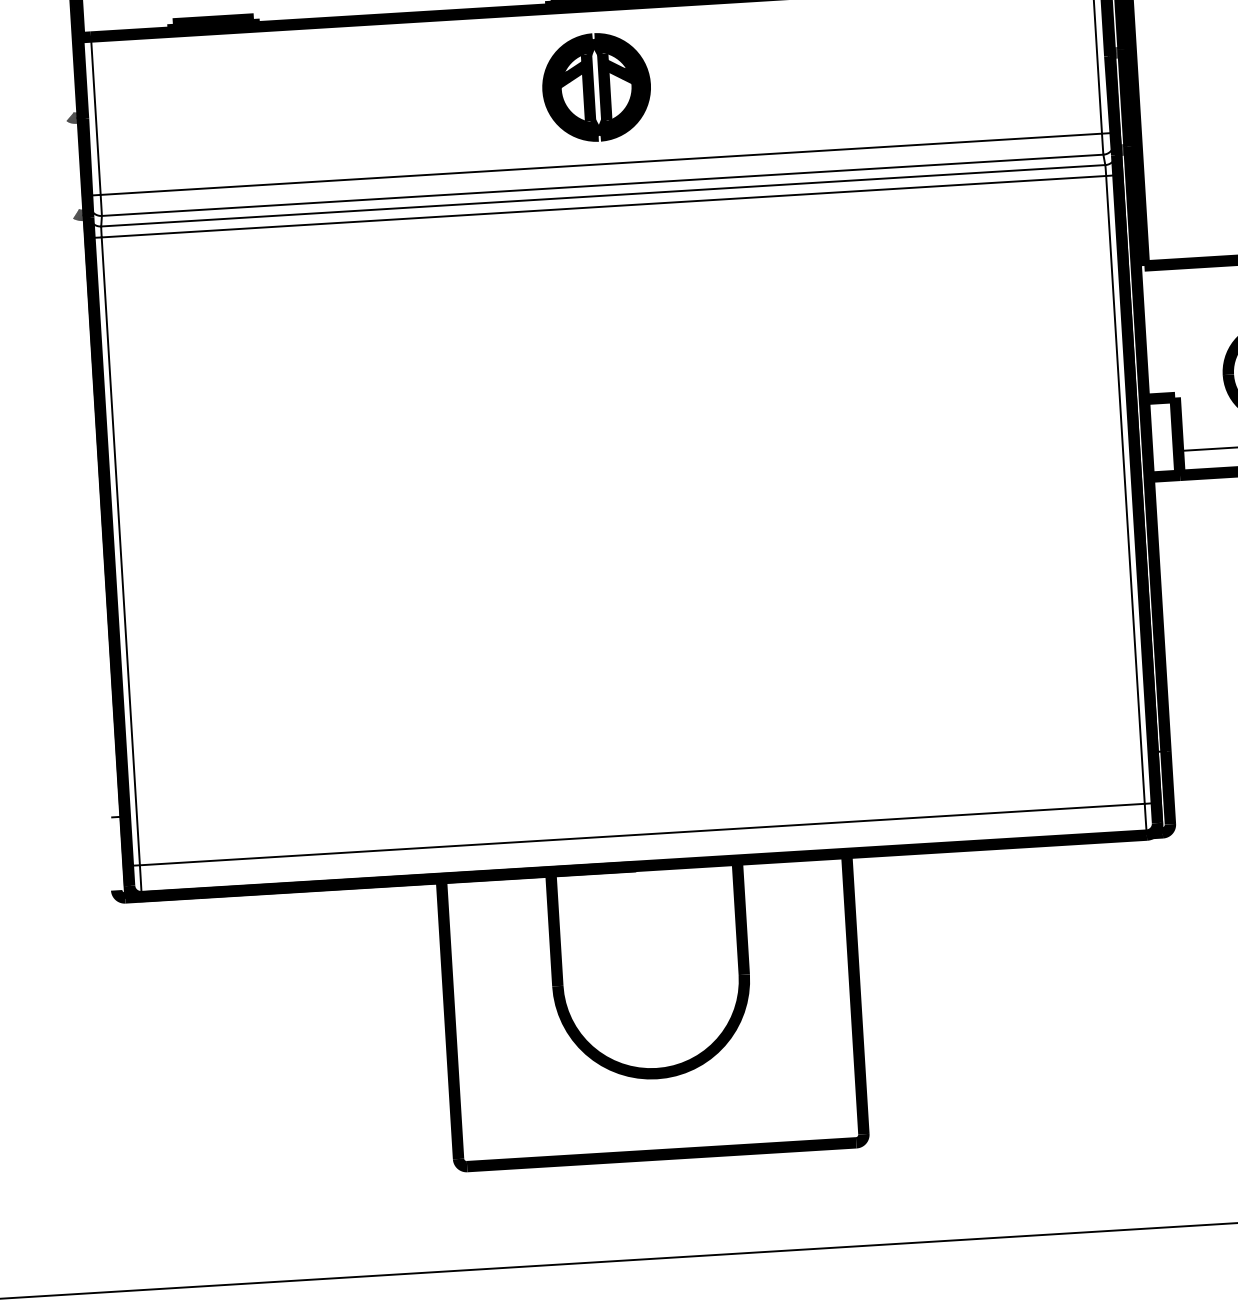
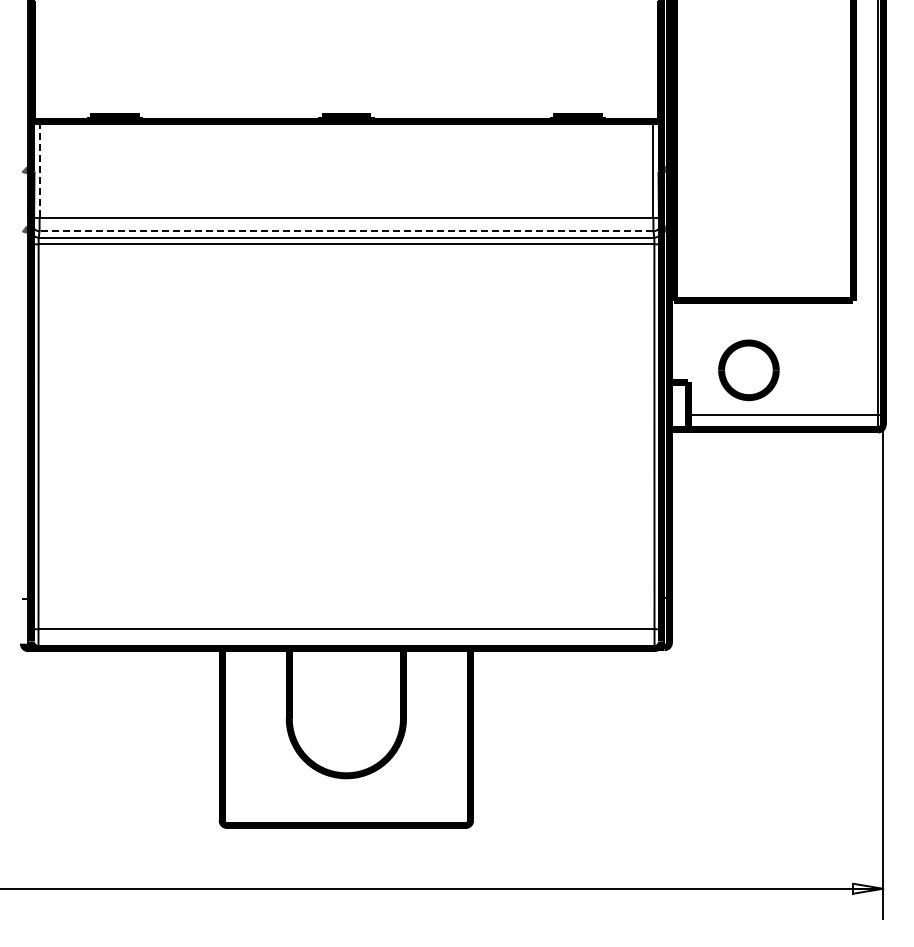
part: (596, 87) -> (346, 171), removed
line: (95, 116) -> (39, 170), solid -> dashed
line: (602, 185) -> (346, 231), solid -> dashed

